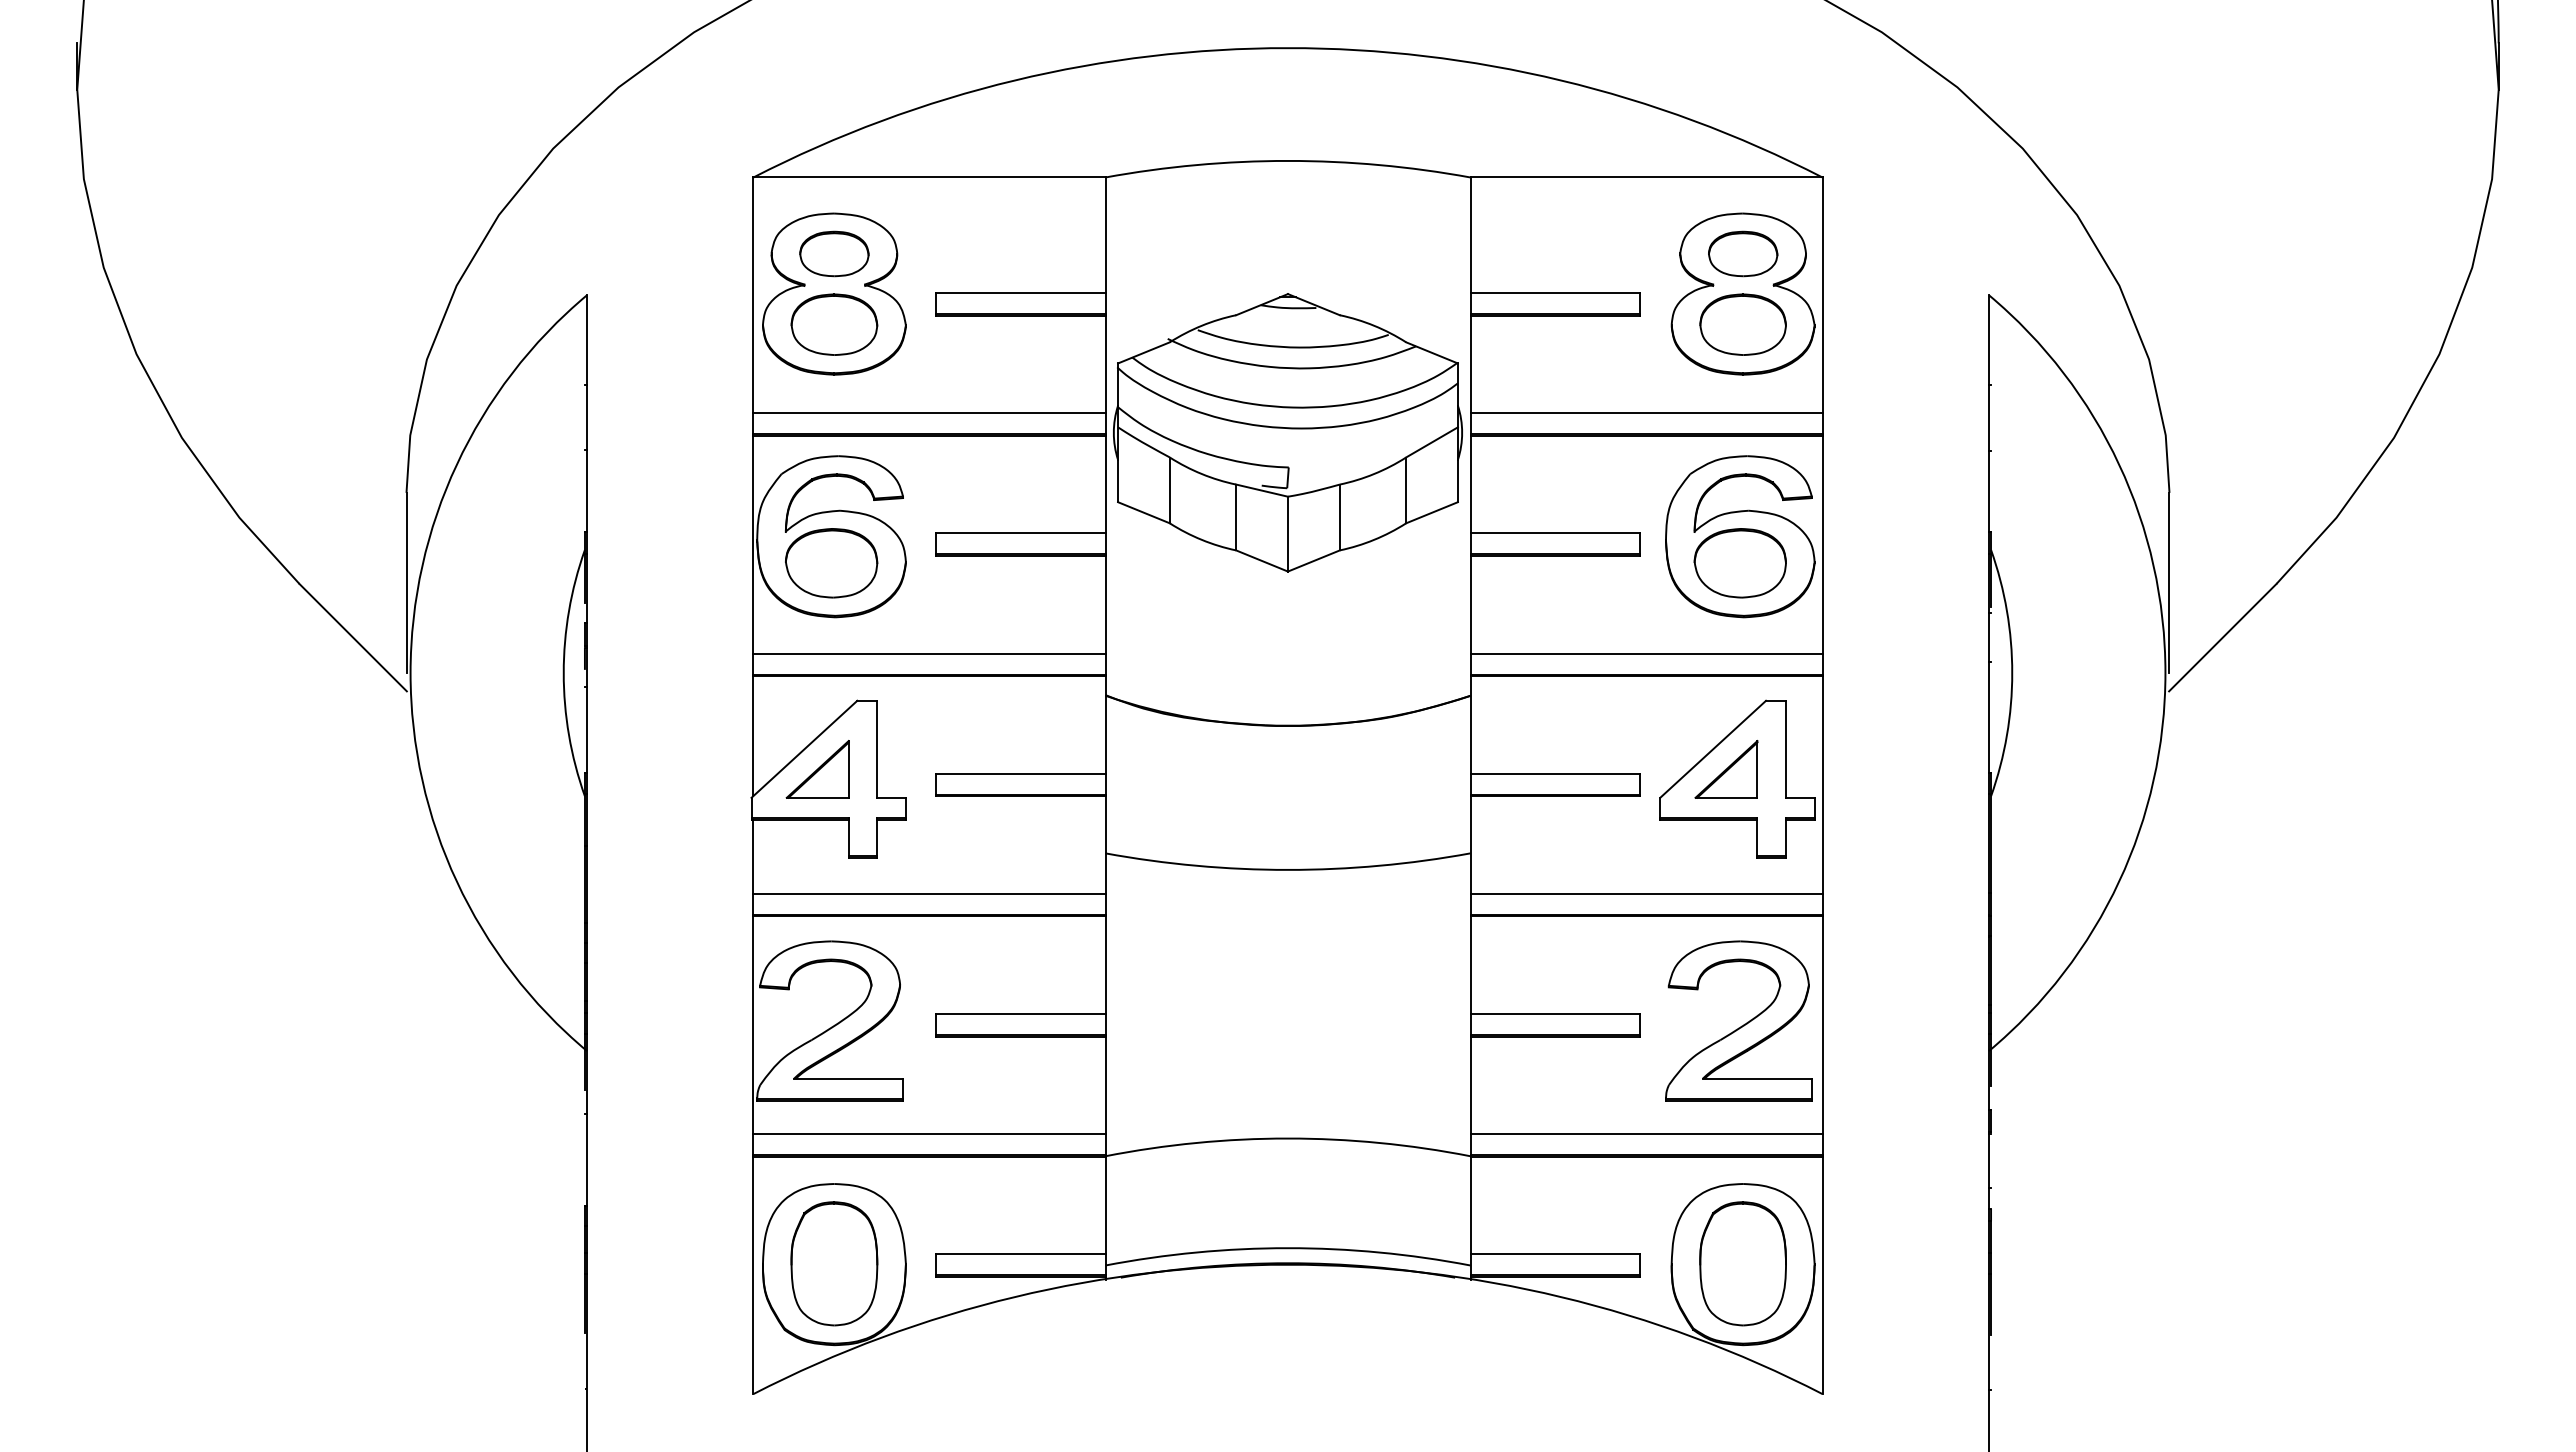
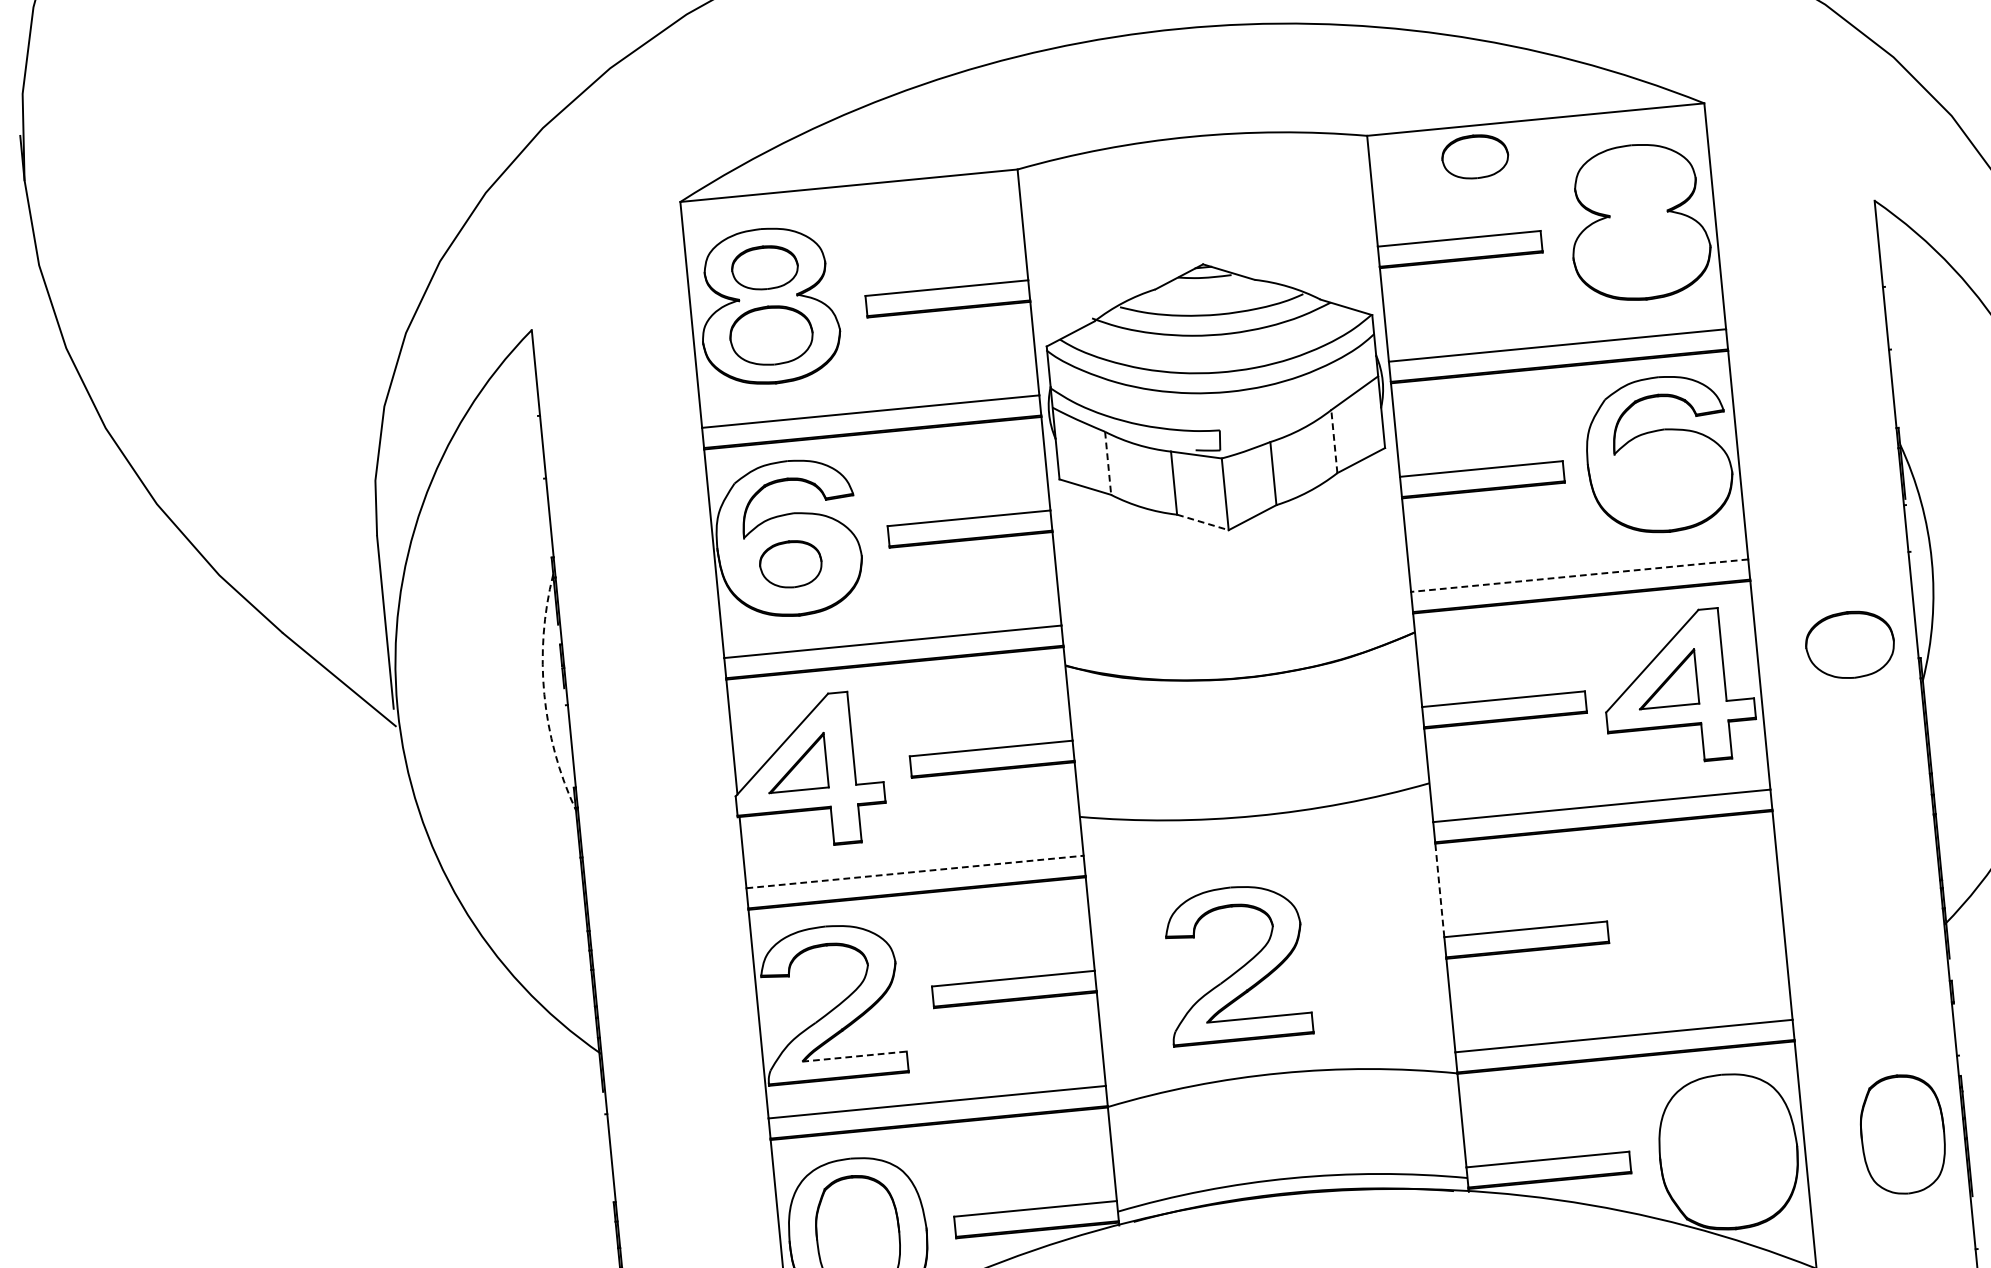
part: (1743, 253) -> (1475, 156), moved
part: (1742, 324) -> (1641, 251), removed
line: (1169, 490) -> (1107, 463), solid -> dashed
line: (1406, 490) -> (1334, 441), solid -> dashed
line: (1262, 560) -> (1203, 521), solid -> dashed
part: (831, 563) -> (790, 564), size x0.7
part: (1739, 563) -> (1849, 645), moved
line: (1645, 653) -> (1578, 575), solid -> dashed
arc: (563, 673) -> (544, 694), solid -> dashed
line: (930, 893) -> (915, 871), solid -> dashed
line: (1470, 965) -> (1439, 890), solid -> dashed
part: (1738, 1020) -> (1236, 963), moved
line: (848, 1078) -> (854, 1056), solid -> dashed
part: (1742, 1263) -> (1902, 1134), moved

